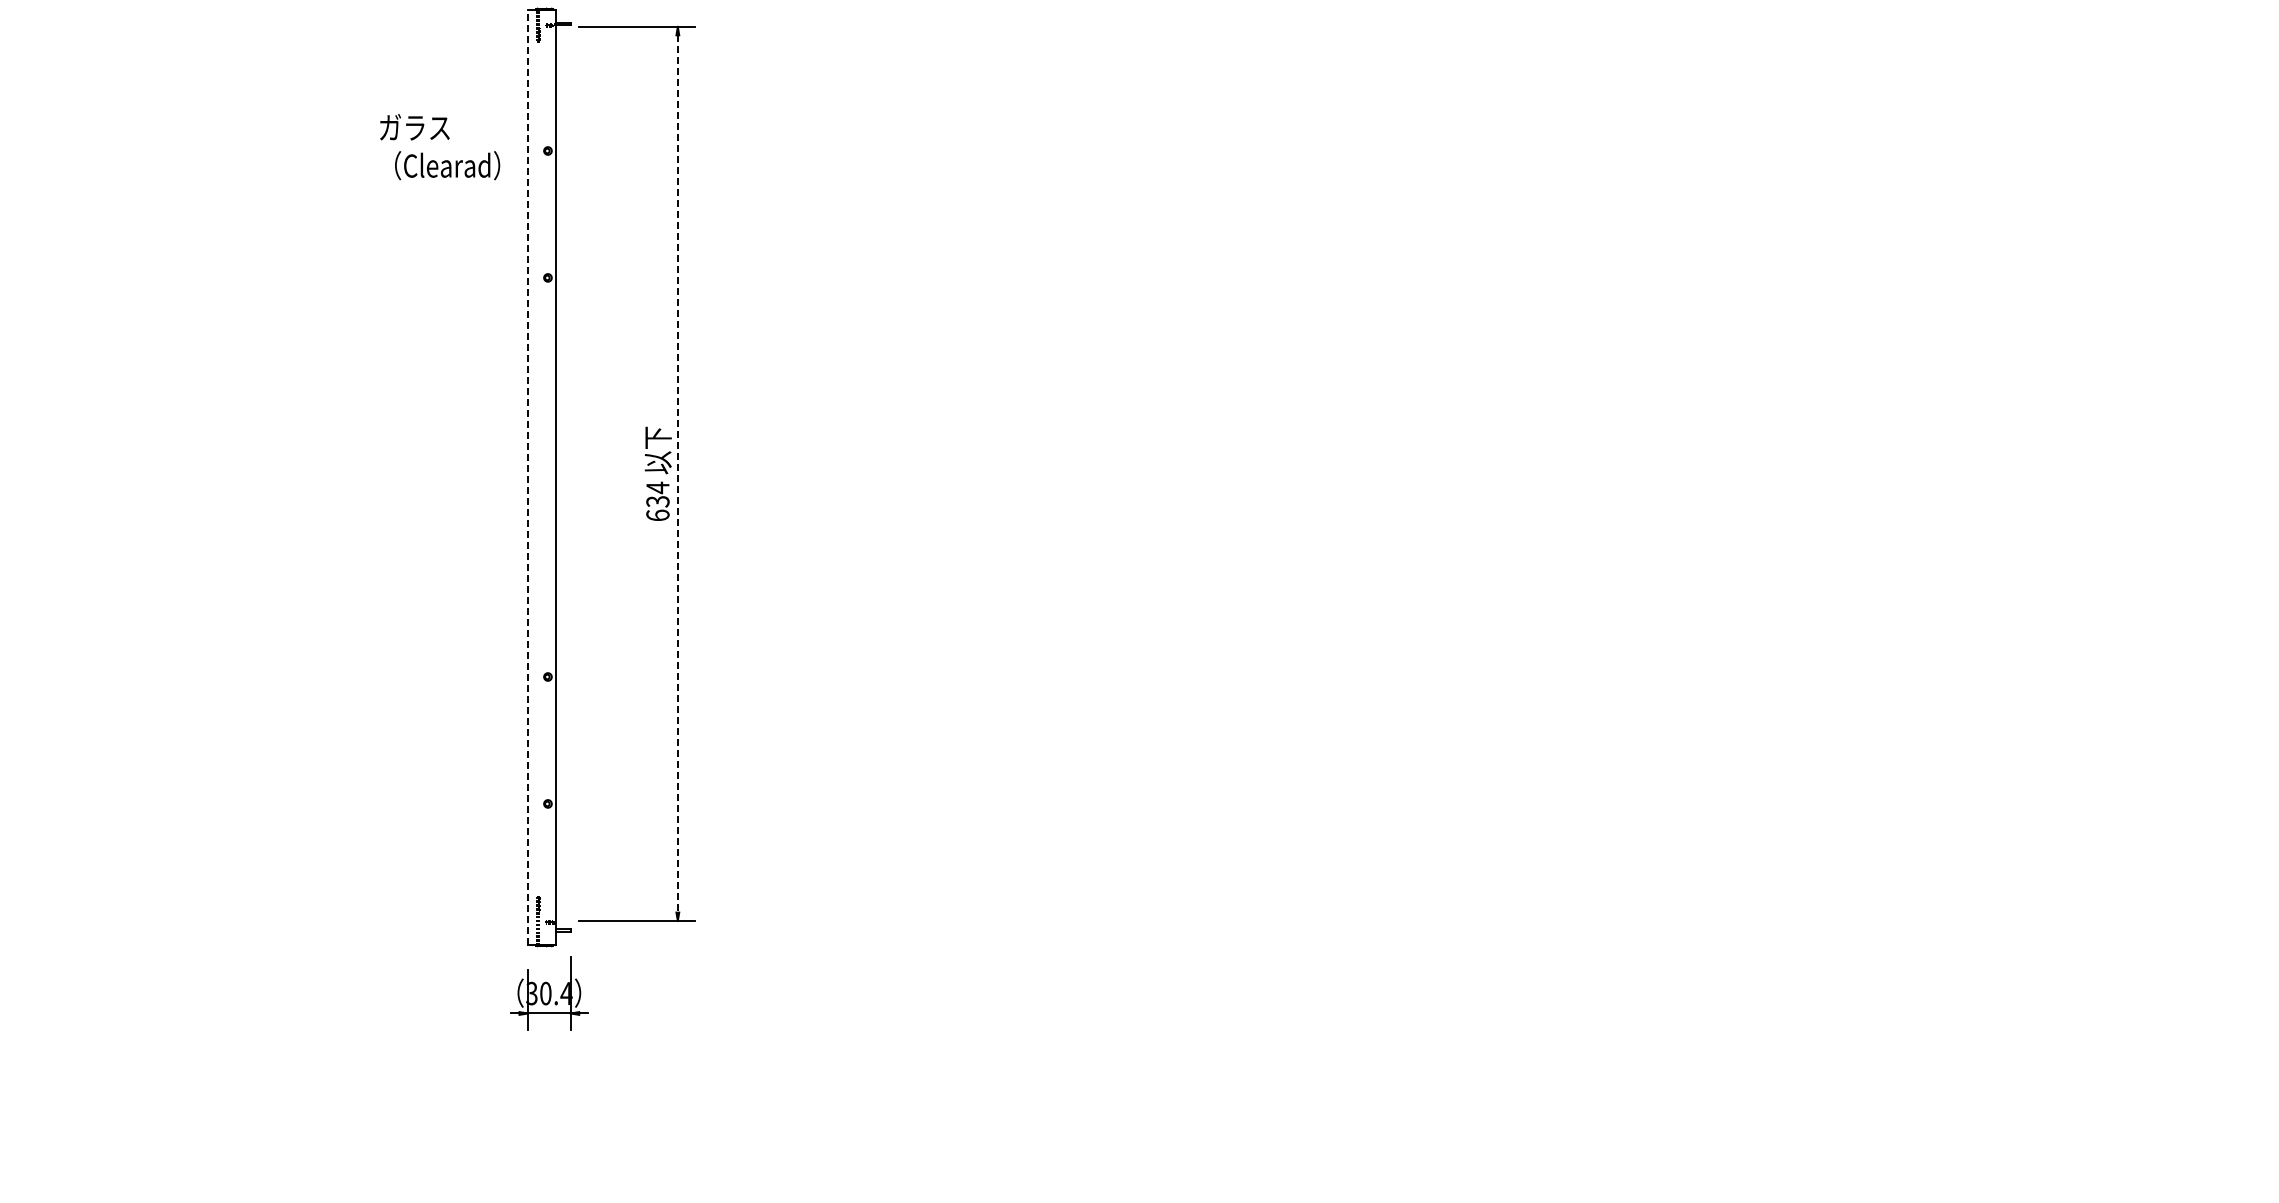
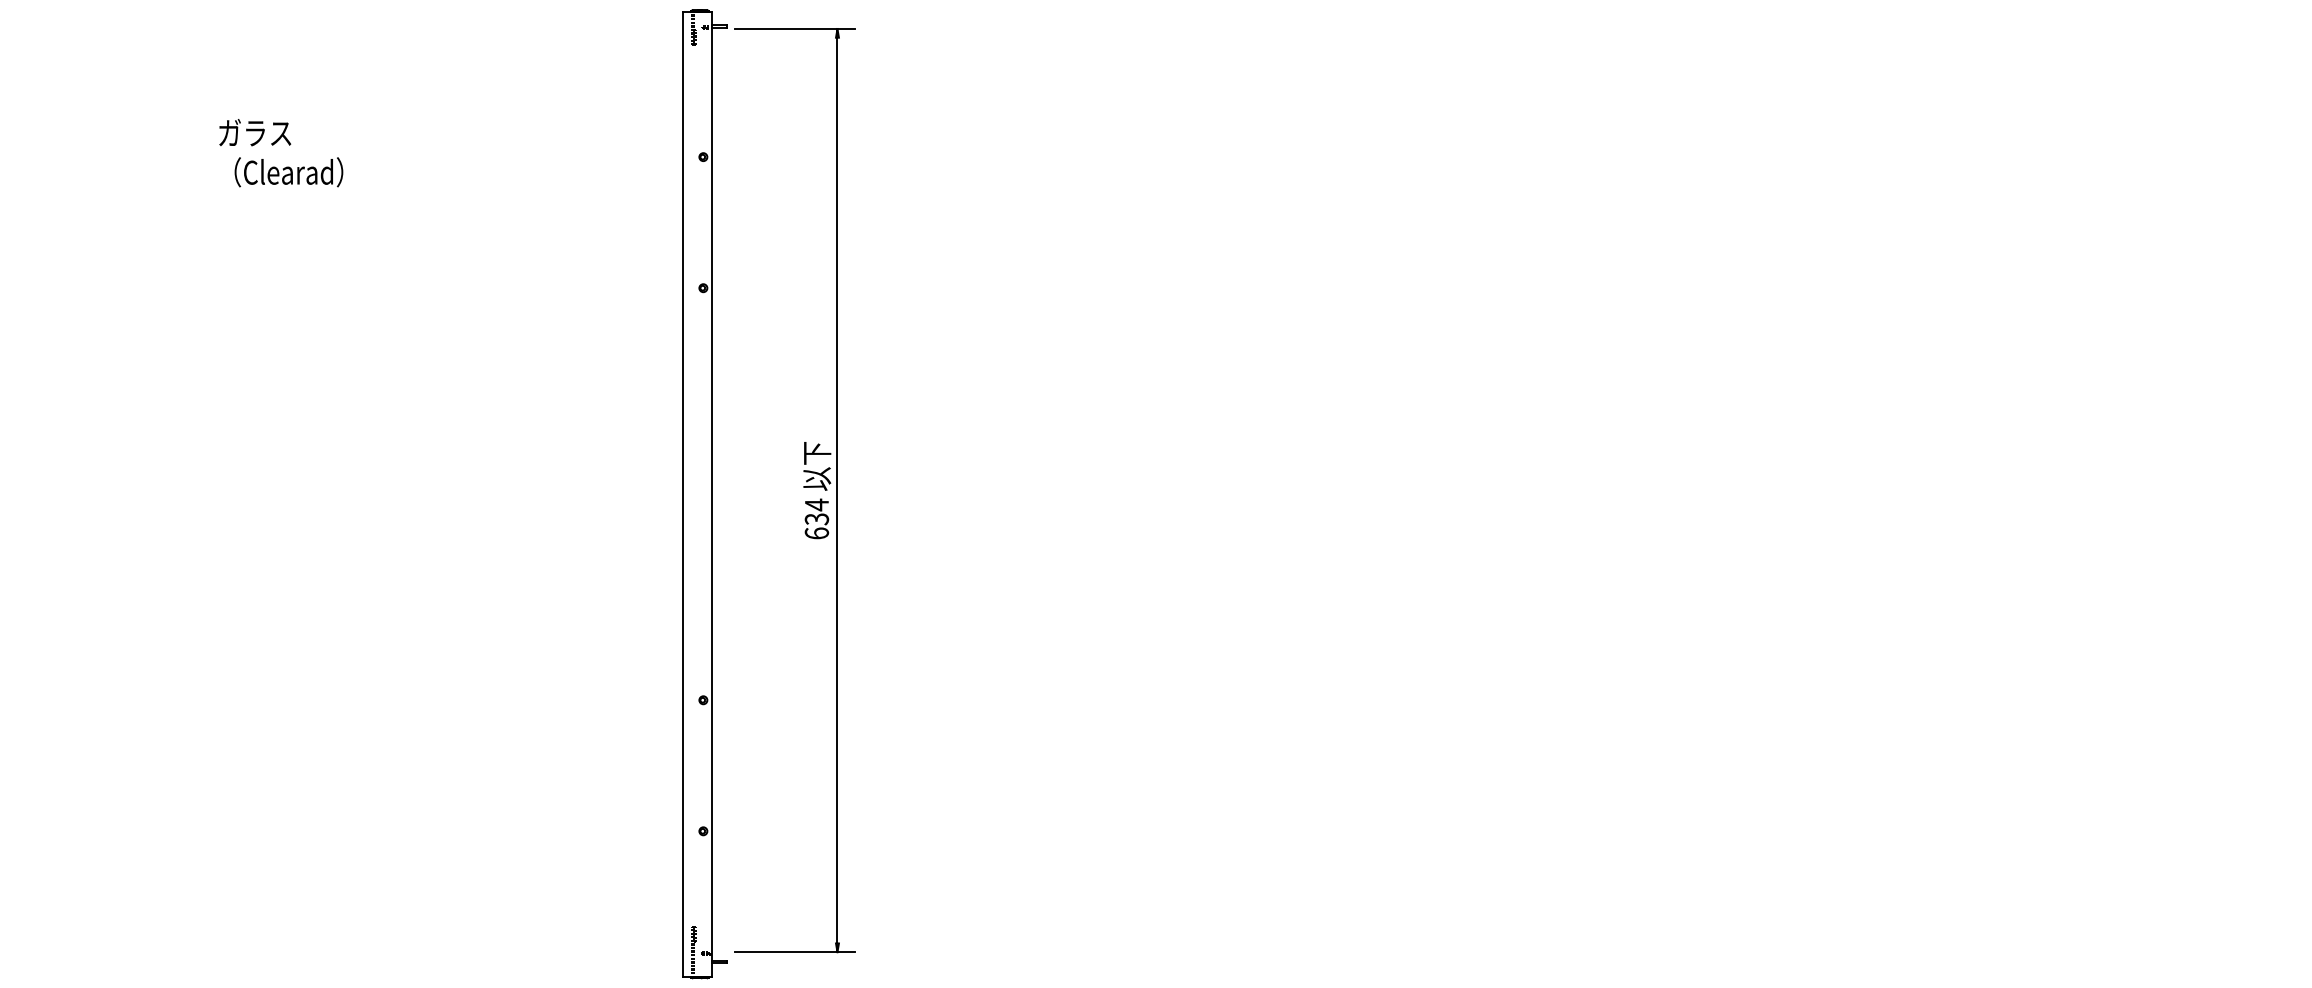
text: (440, 147) -> (281, 153), moved
line: (677, 473) -> (837, 490), dashed -> solid
line: (527, 476) -> (682, 493), dashed -> solid

